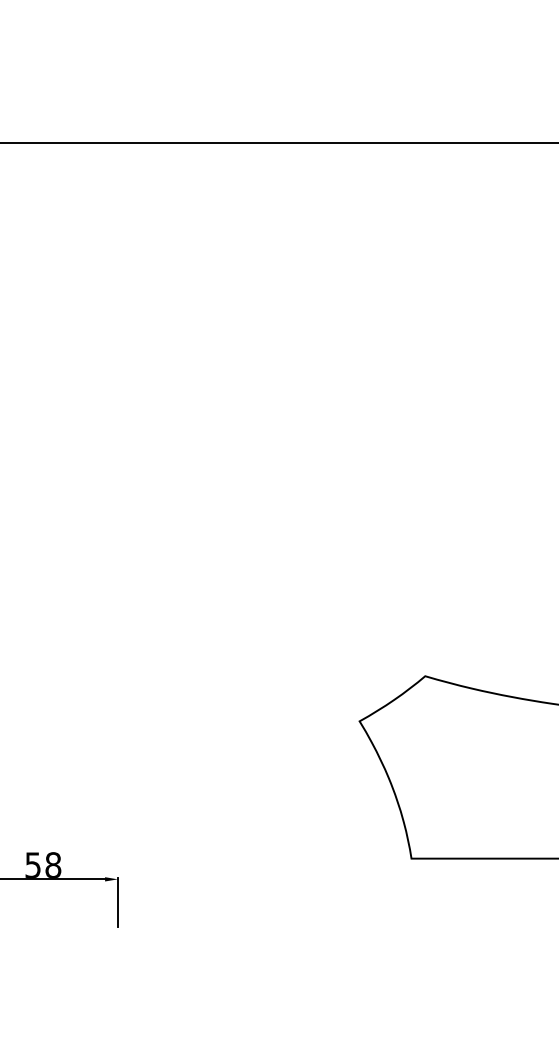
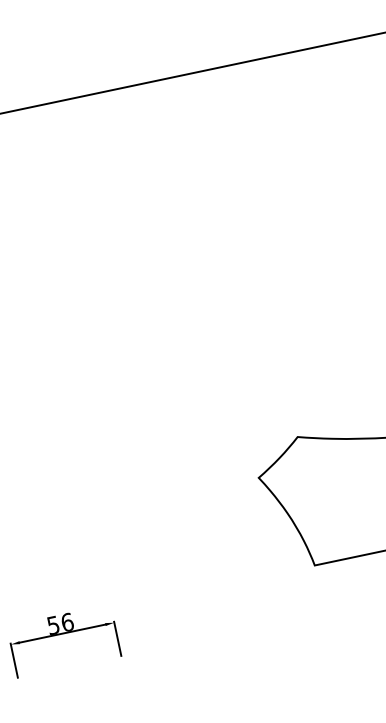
text: (53, 864) -> (67, 621), 58 -> 56

